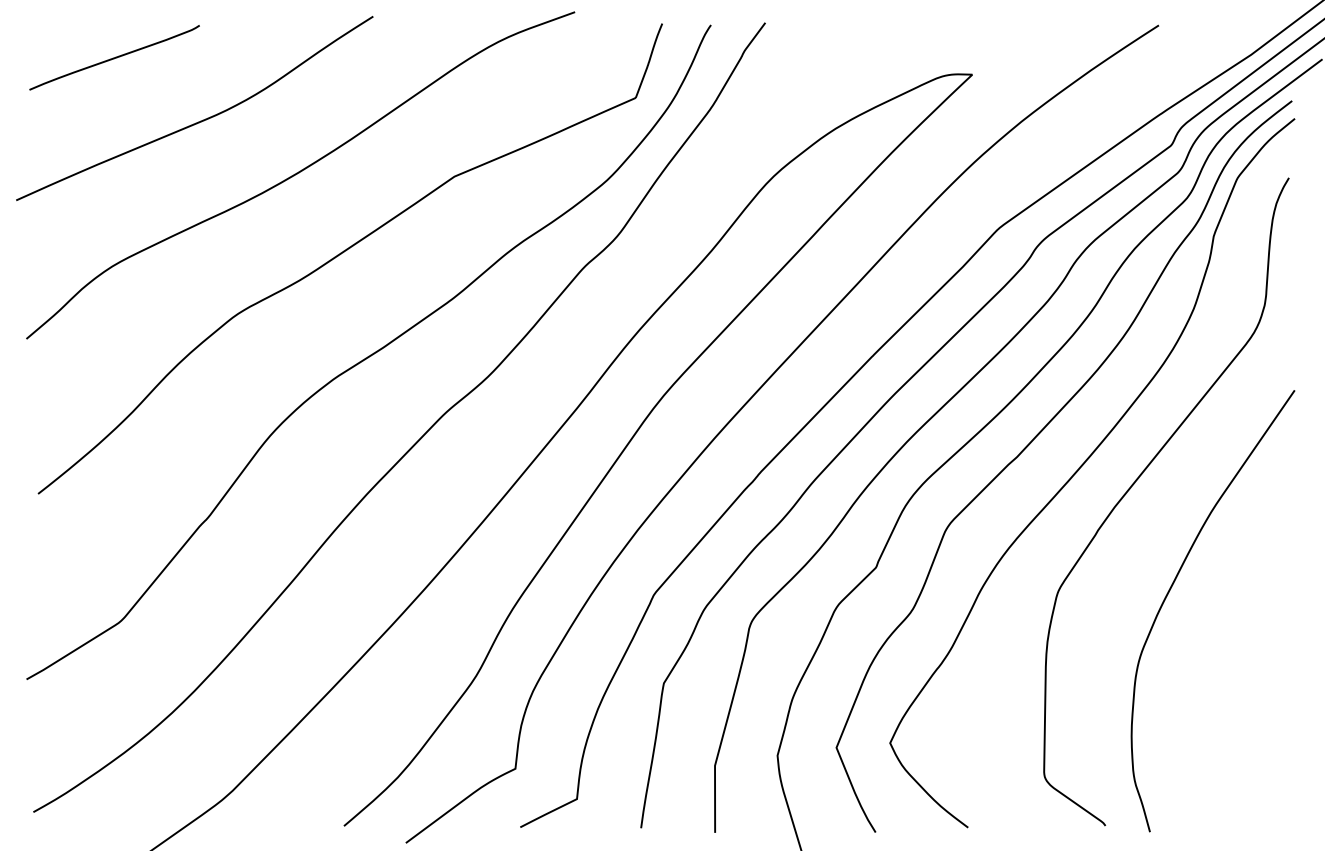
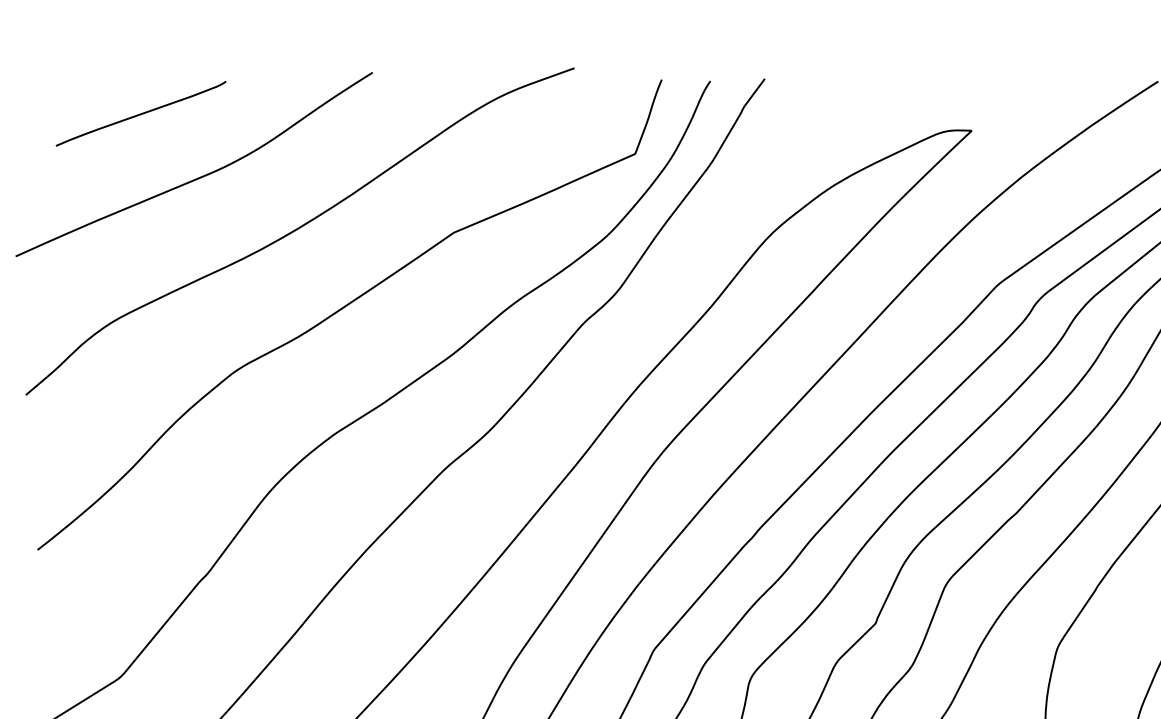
curve: (114, 57) -> (140, 113), moved

